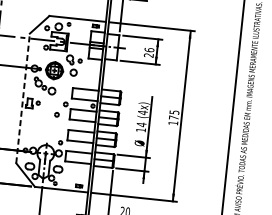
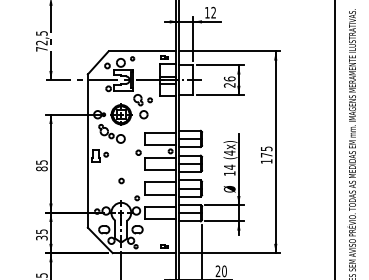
line: (22, 98) -> (87, 151), dashed -> solid
part: (56, 114) -> (121, 180), moved

